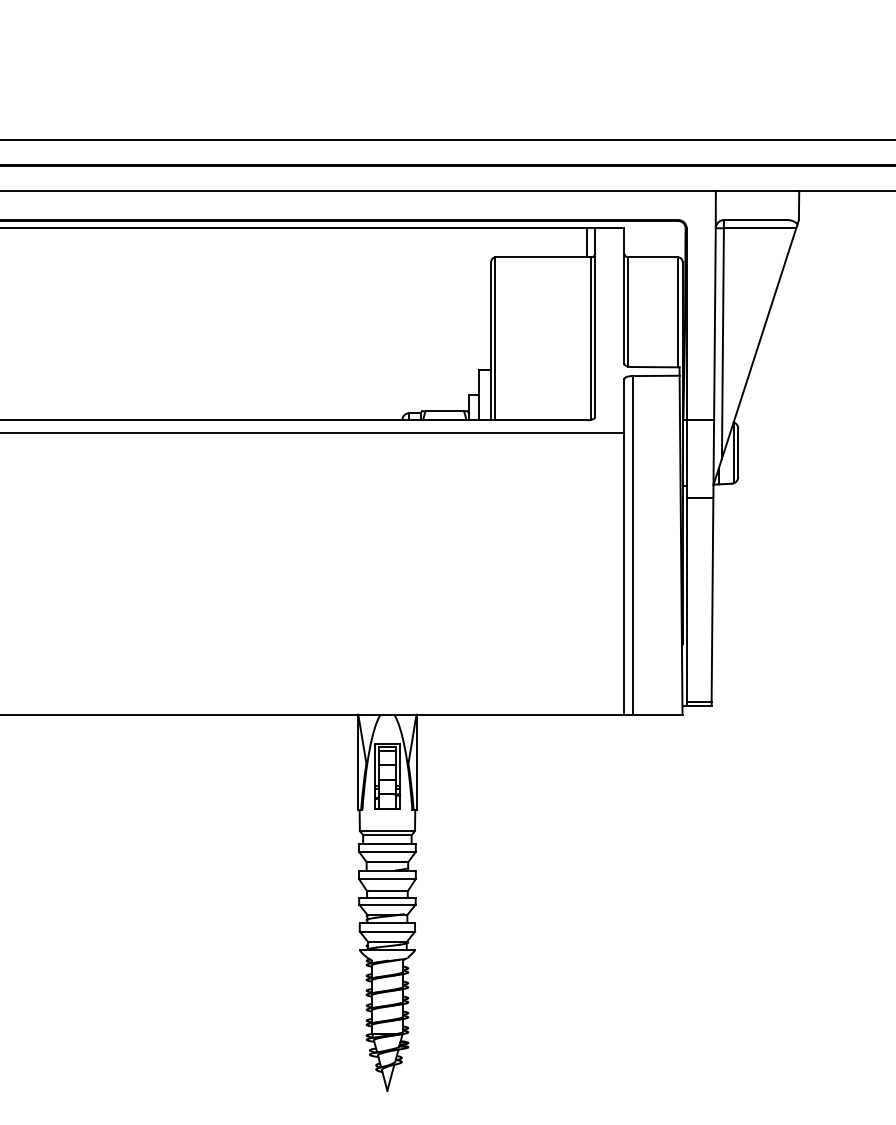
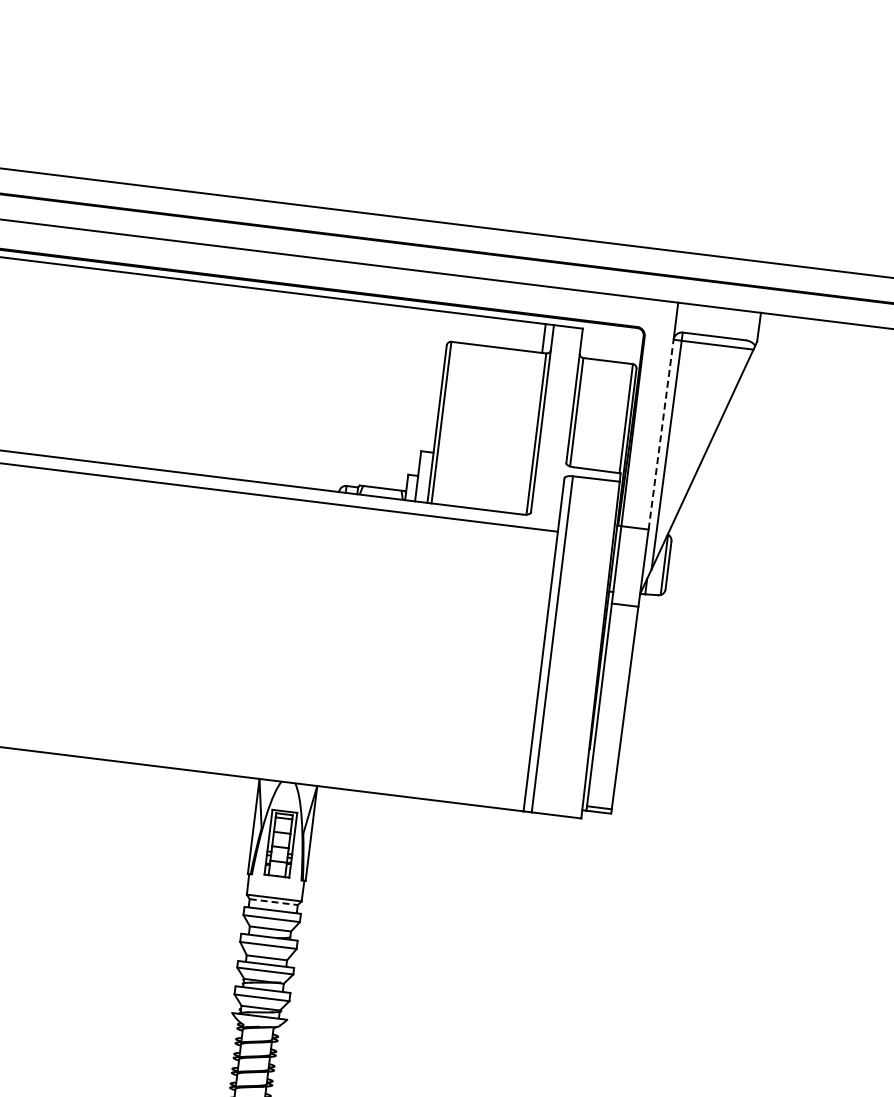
line: (714, 324) -> (660, 435), solid -> dashed
line: (387, 835) -> (273, 902), solid -> dashed

